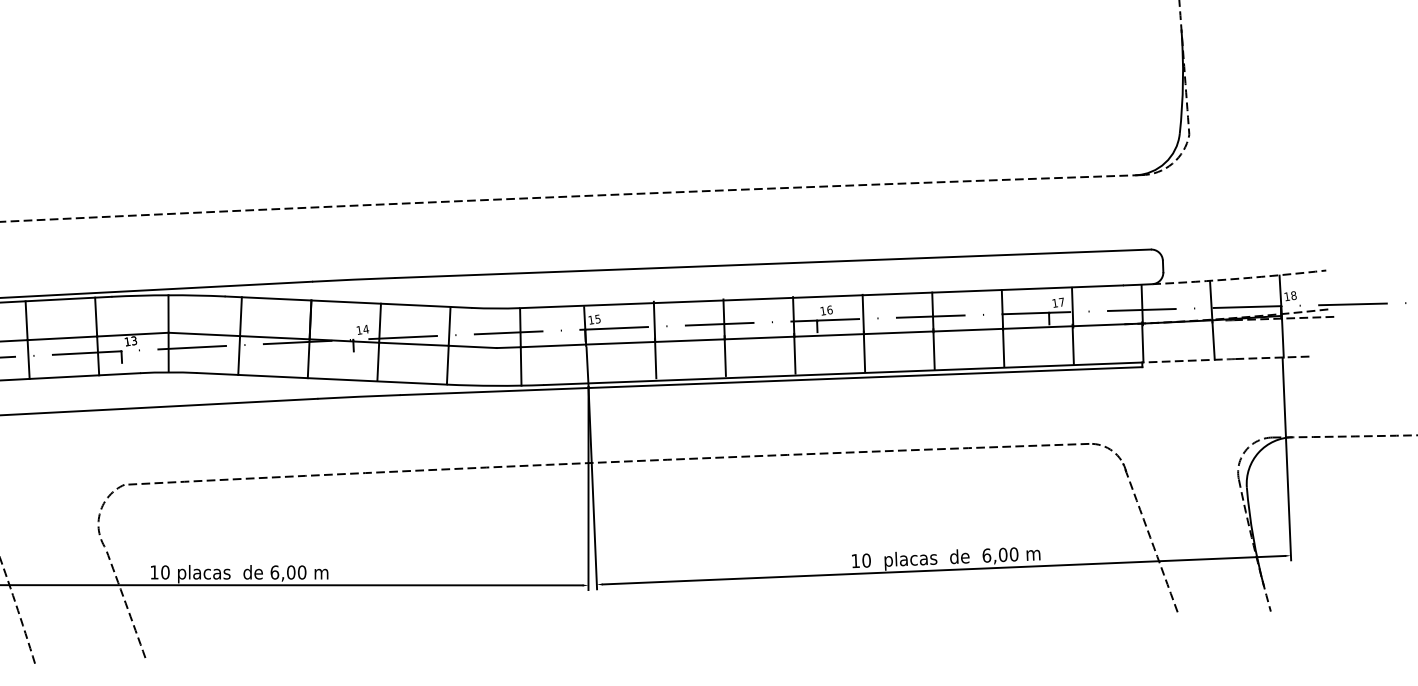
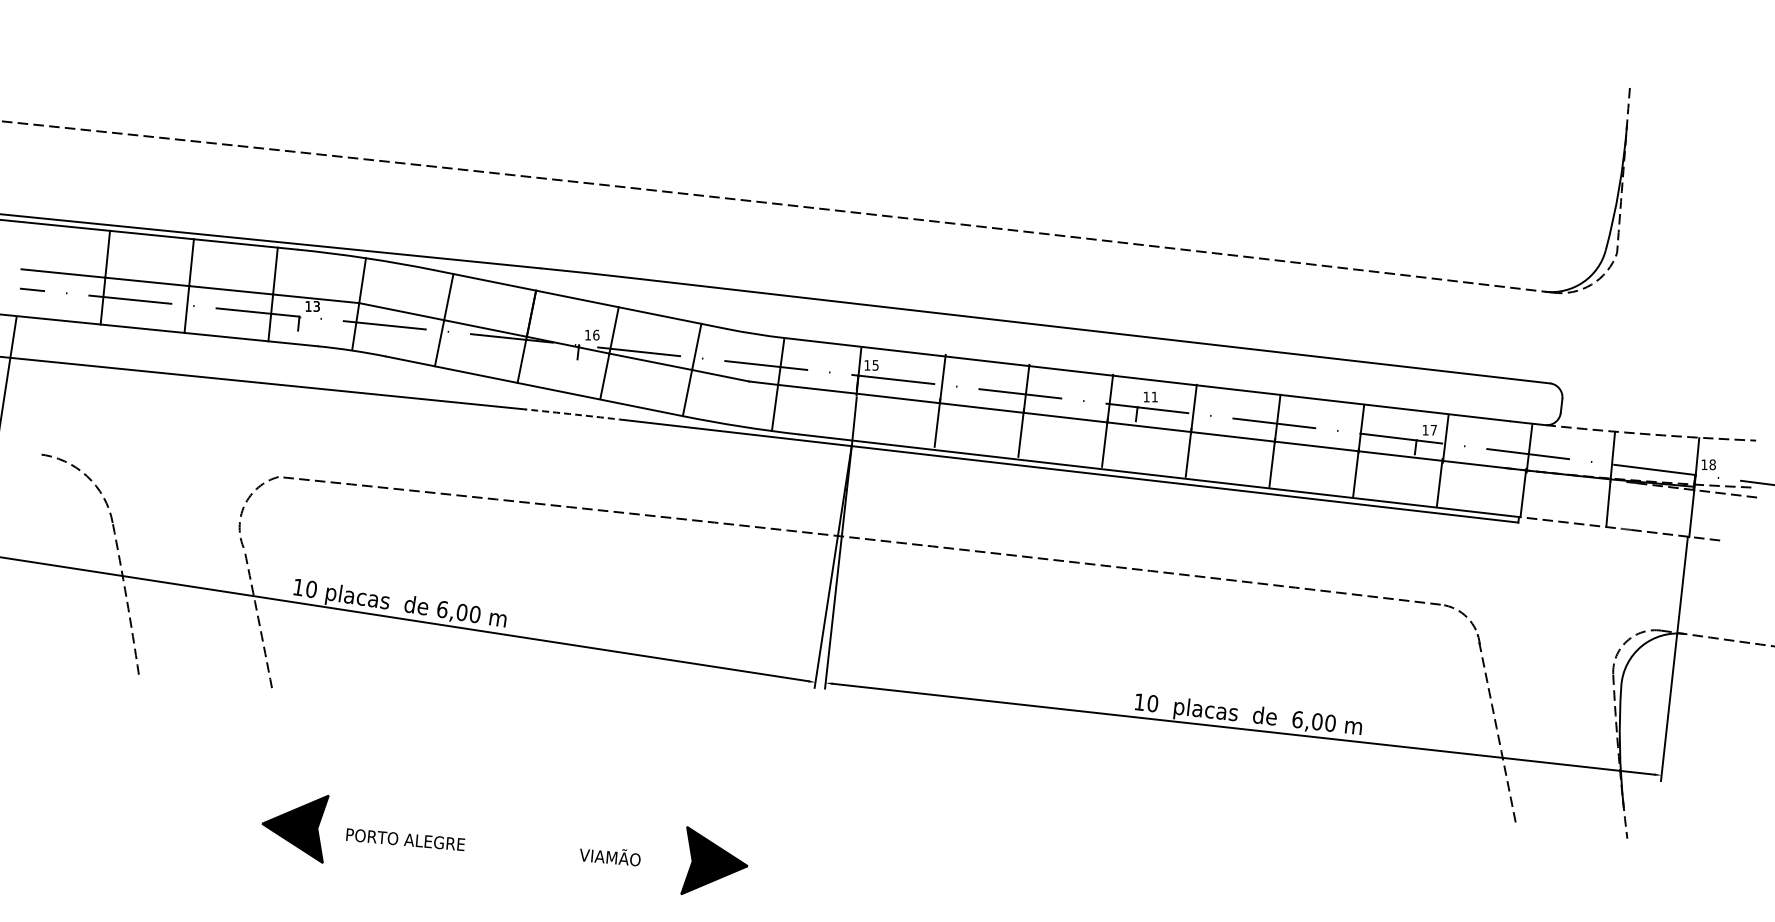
text: (829, 309) -> (1154, 396), 16 -> 11
text: (365, 328) -> (595, 334), 14 -> 16
arc: (359, 396) -> (575, 414), solid -> dashed

